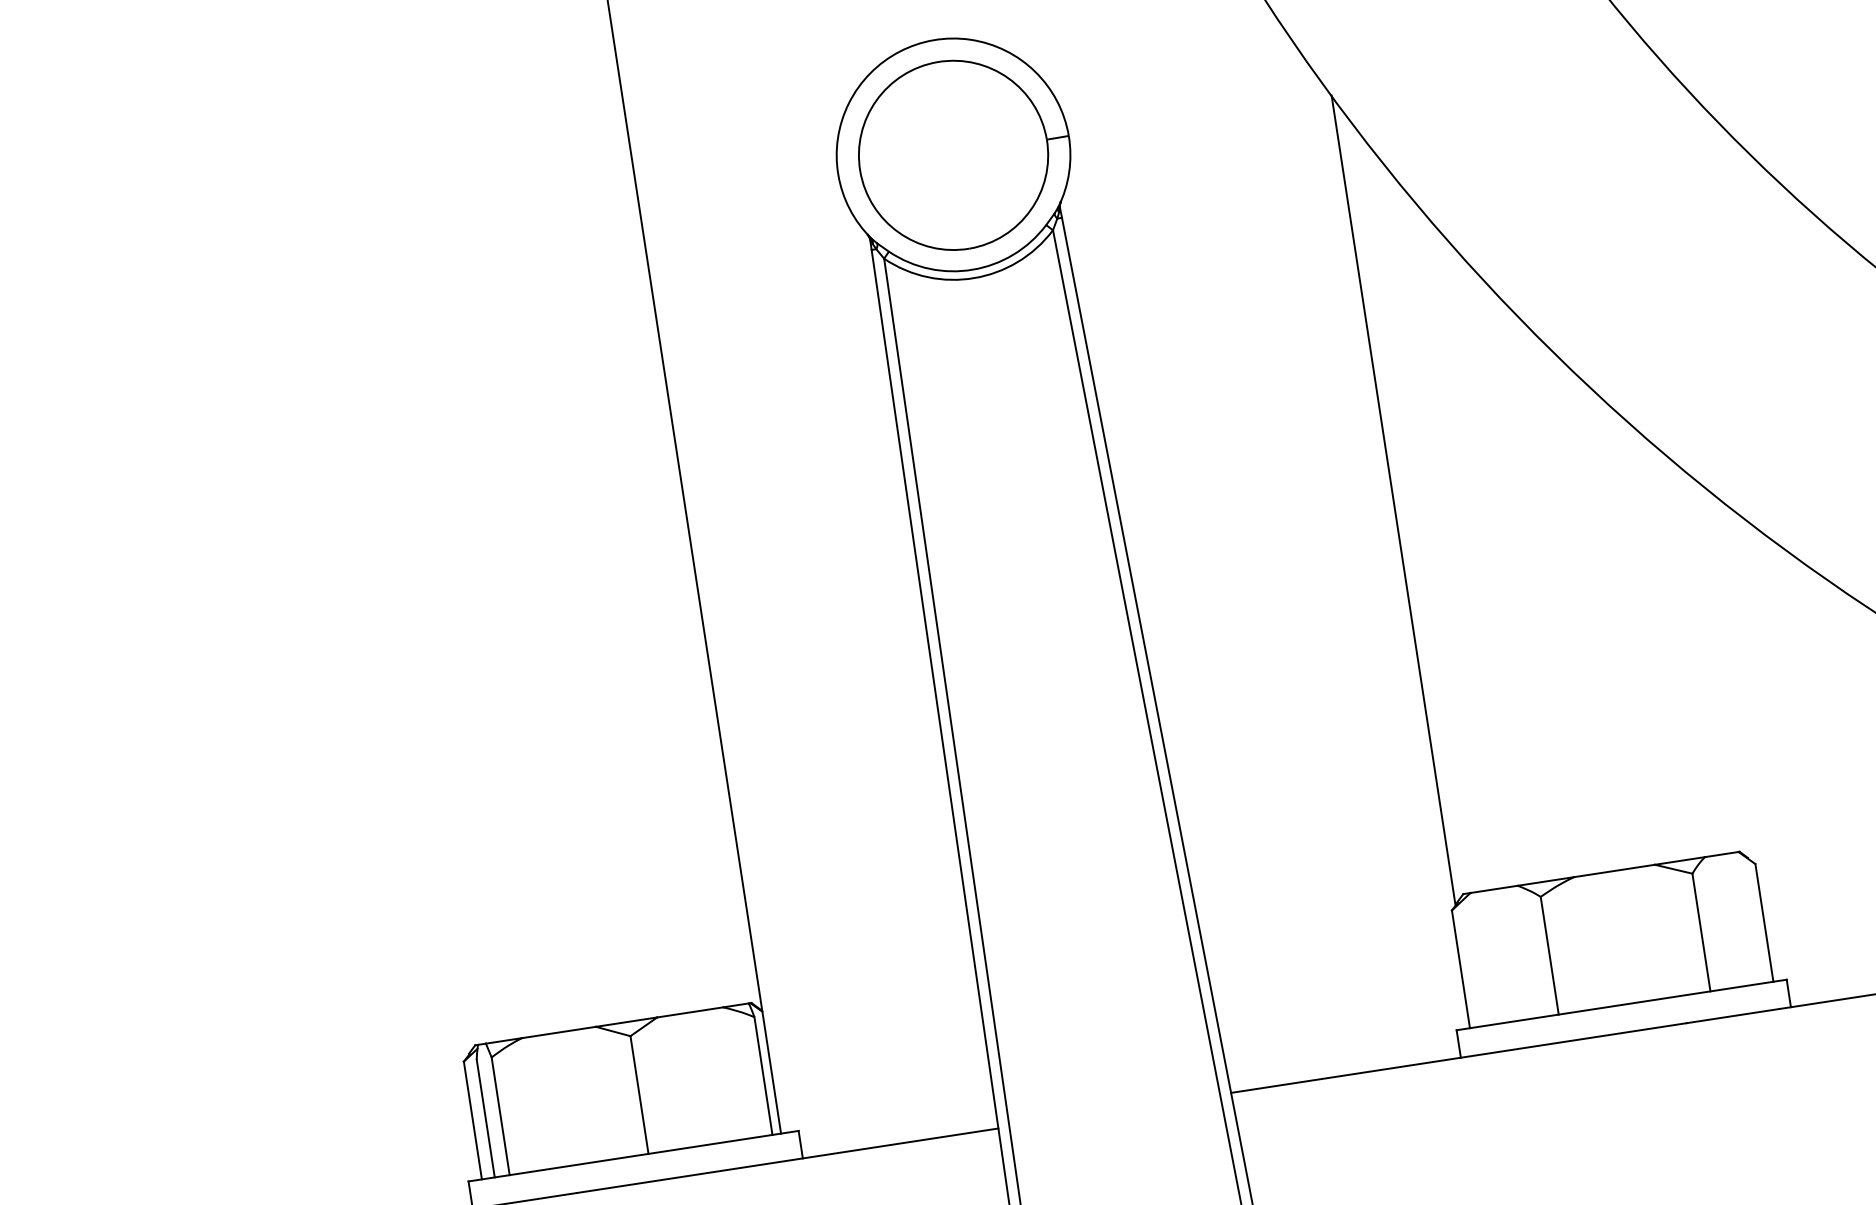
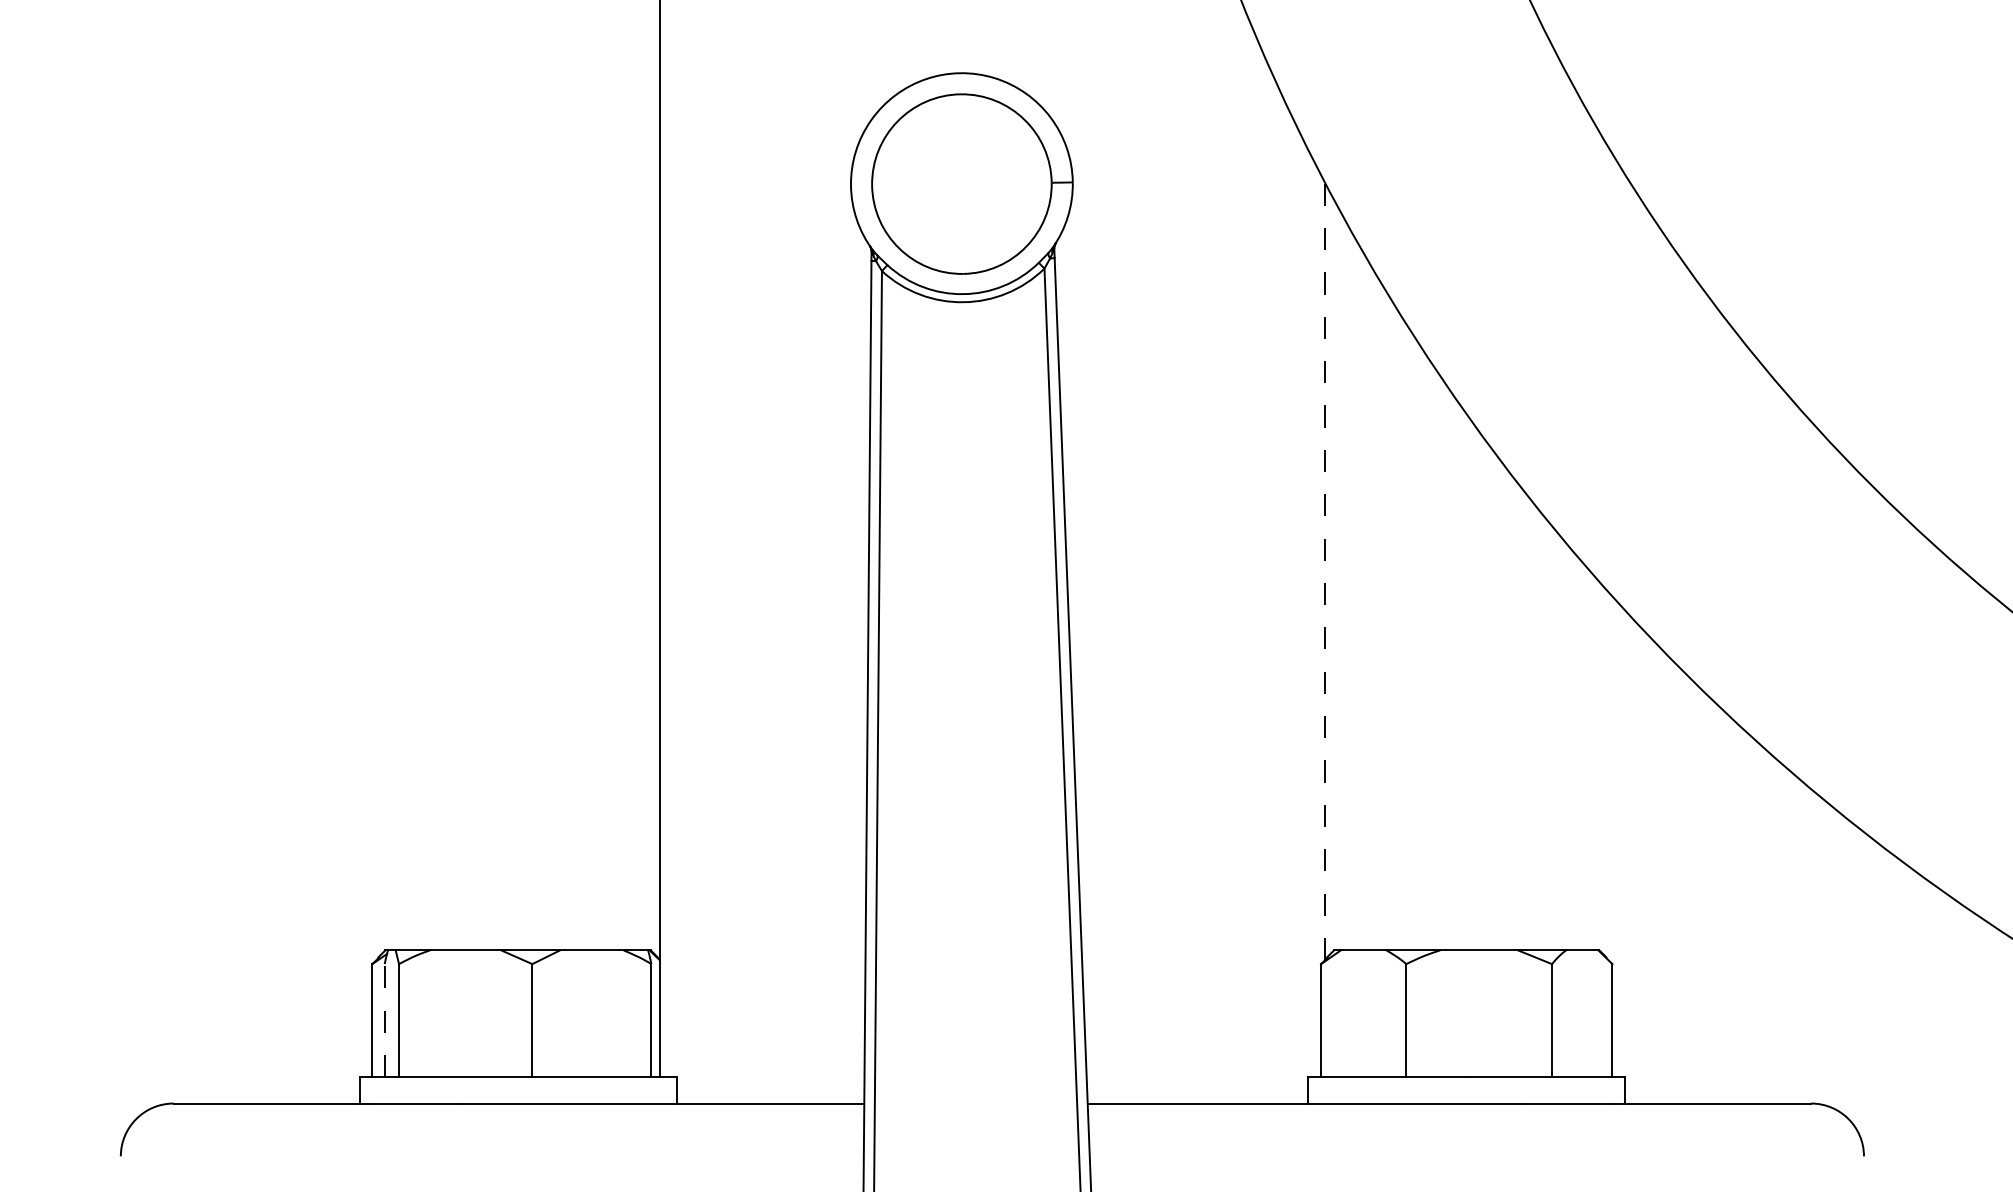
line: (1393, 500) -> (1325, 571), solid -> dashed
line: (485, 1118) -> (384, 1020), solid -> dashed

